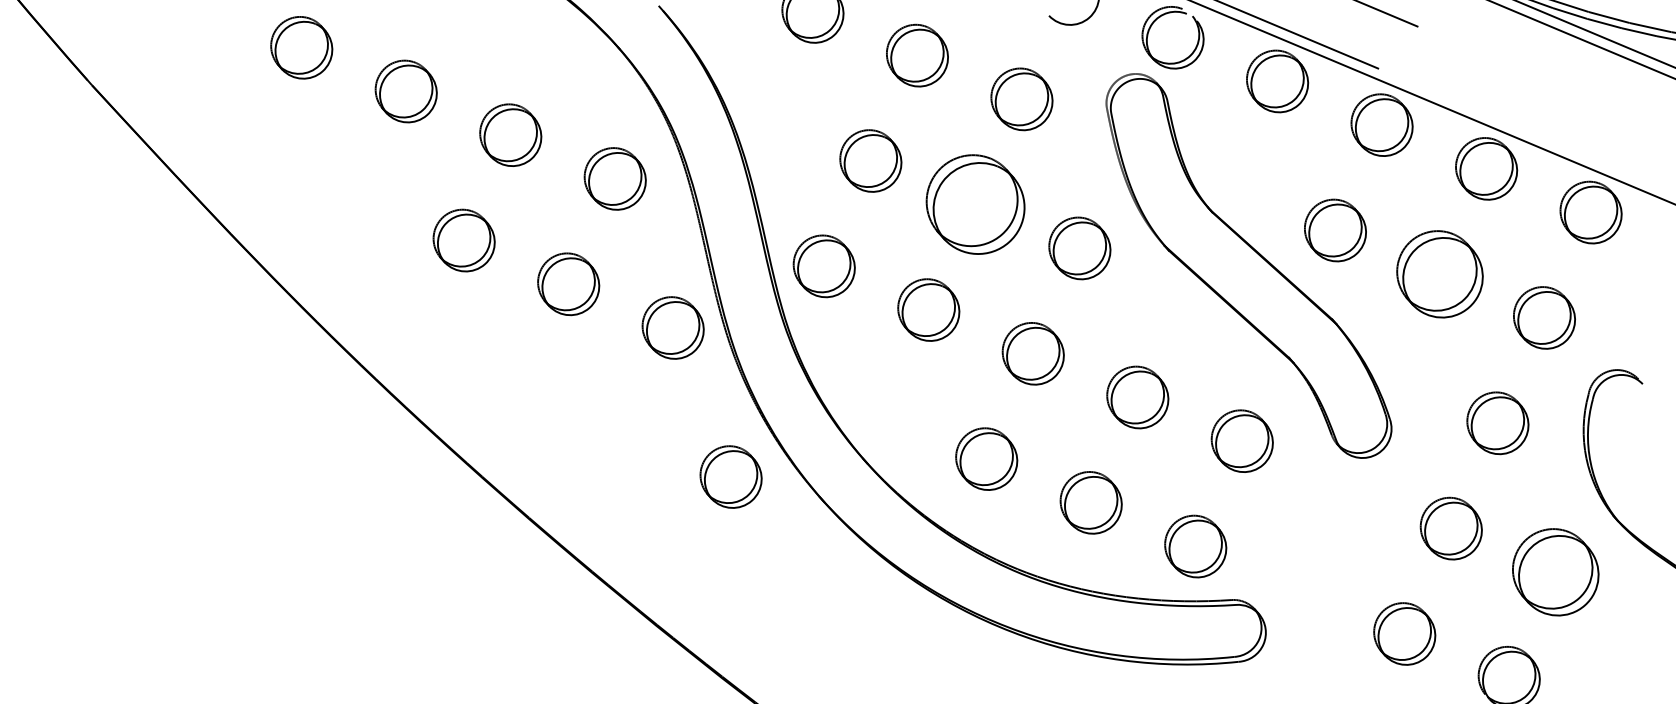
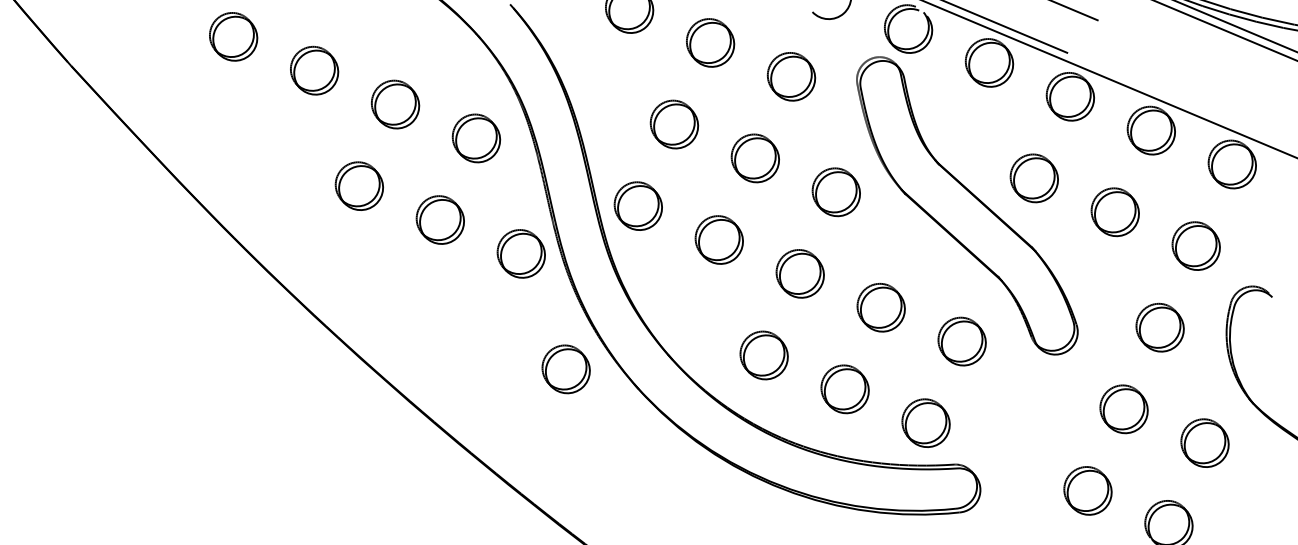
part: (974, 204) -> (754, 158), size x0.62
part: (1439, 273) -> (1114, 211), size x0.71
part: (1555, 572) -> (1204, 443), size x0.71

